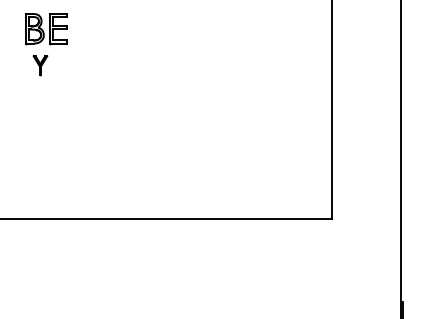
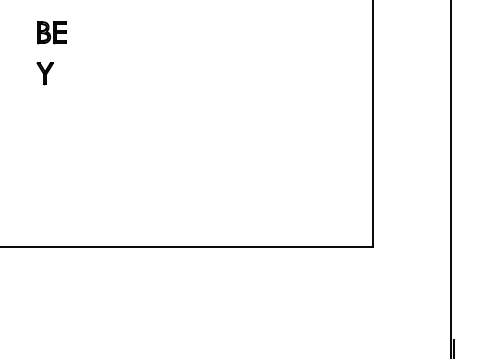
part: (45, 28) -> (51, 32), size x0.62

